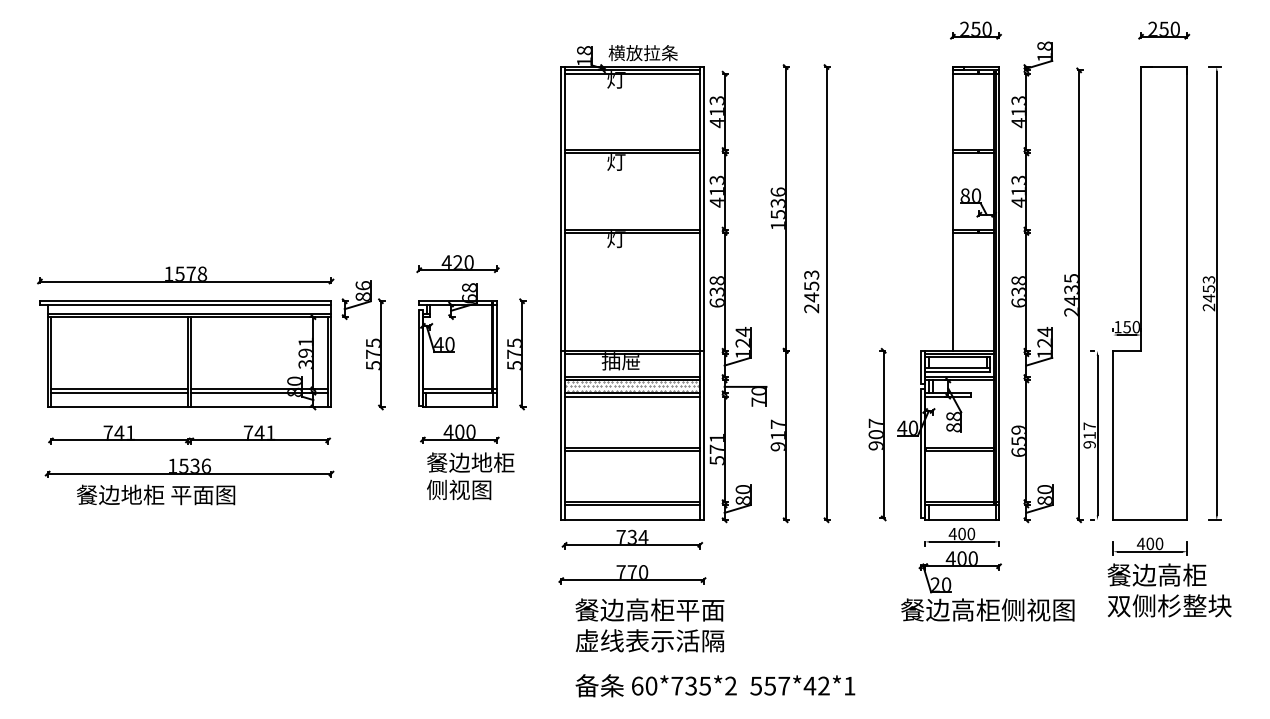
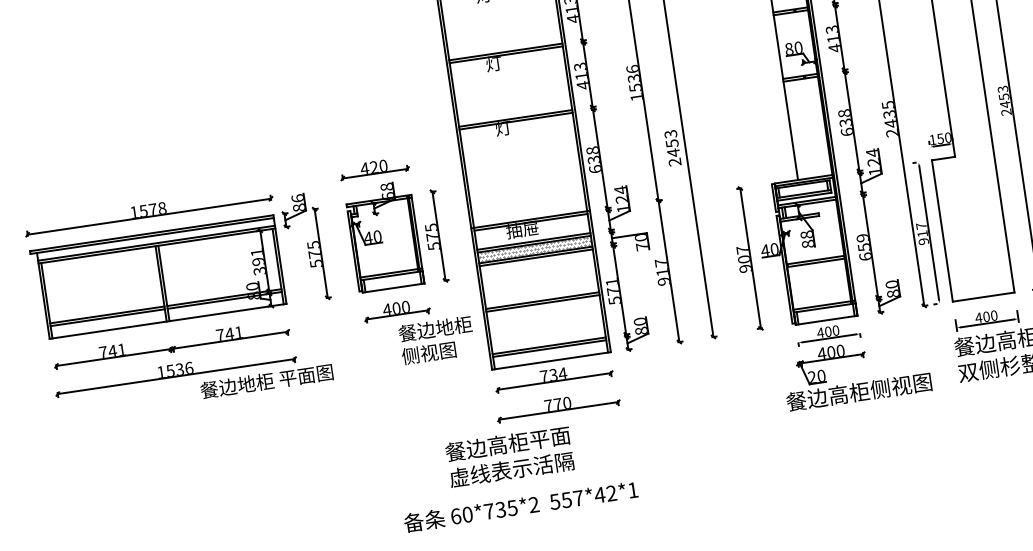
text: (470, 476) -> (436, 340), moved
text: (156, 494) -> (267, 380), moved
text: (649, 625) -> (509, 456), moved
text: (715, 685) -> (521, 506), moved

